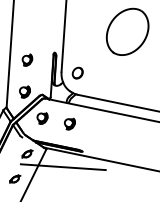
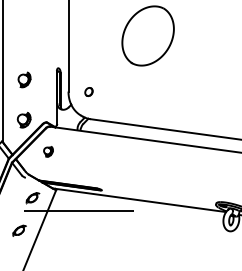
part: (77, 72) -> (88, 91), size x0.6
part: (42, 118) -> (48, 151), size x0.7
part: (69, 123) -> (83, 156), removed

